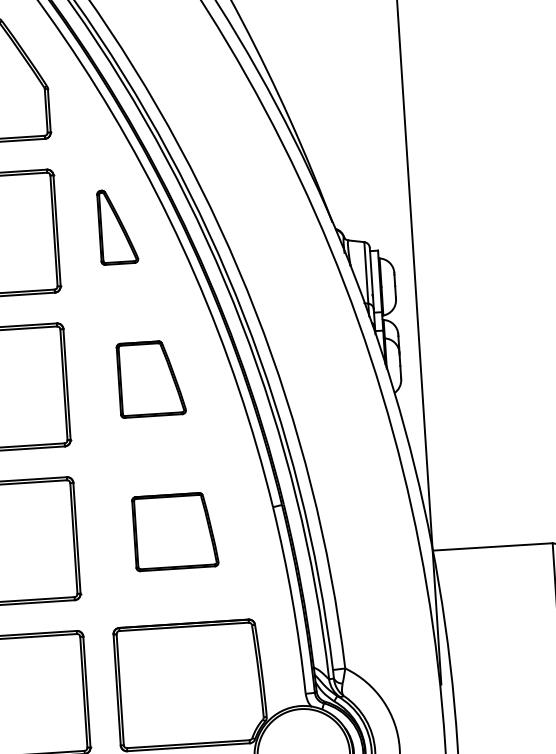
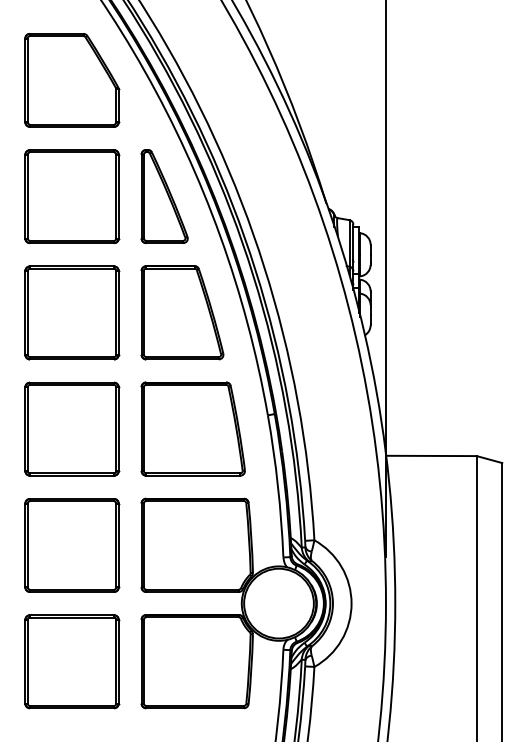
part: (117, 226) -> (164, 196), size x1.67
part: (151, 378) -> (182, 312), size x1.67
part: (174, 531) -> (192, 428), size x1.67

